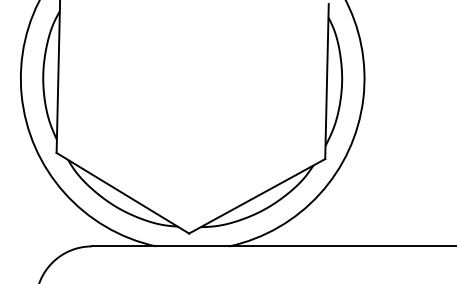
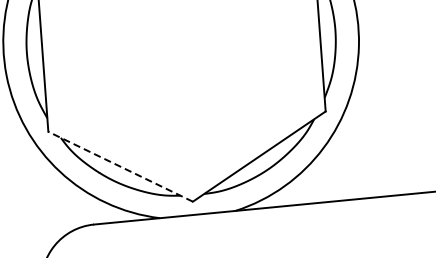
line: (122, 193) -> (120, 167), solid -> dashed

